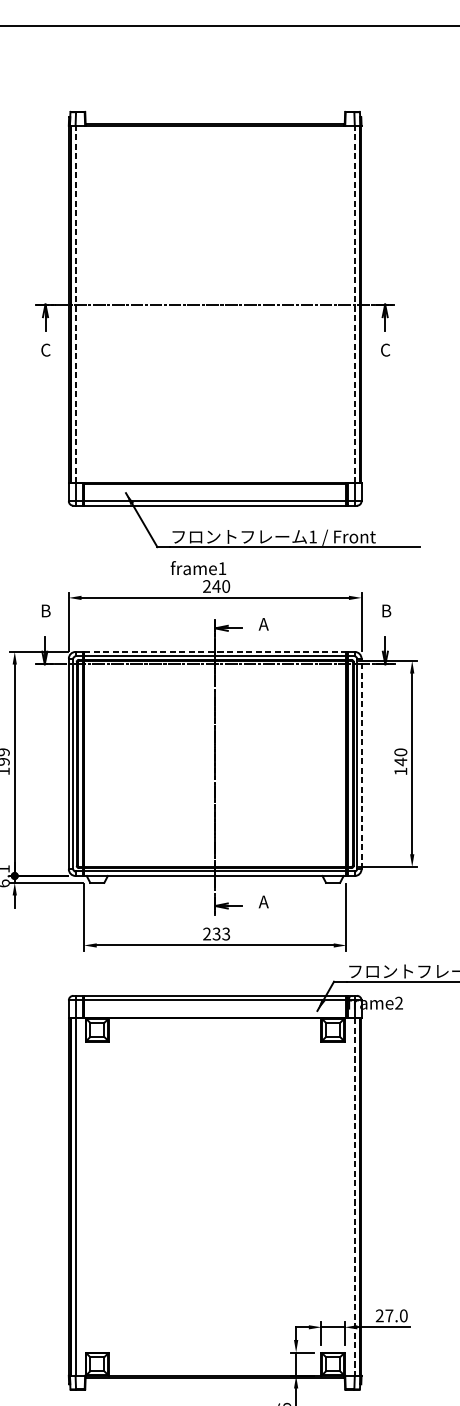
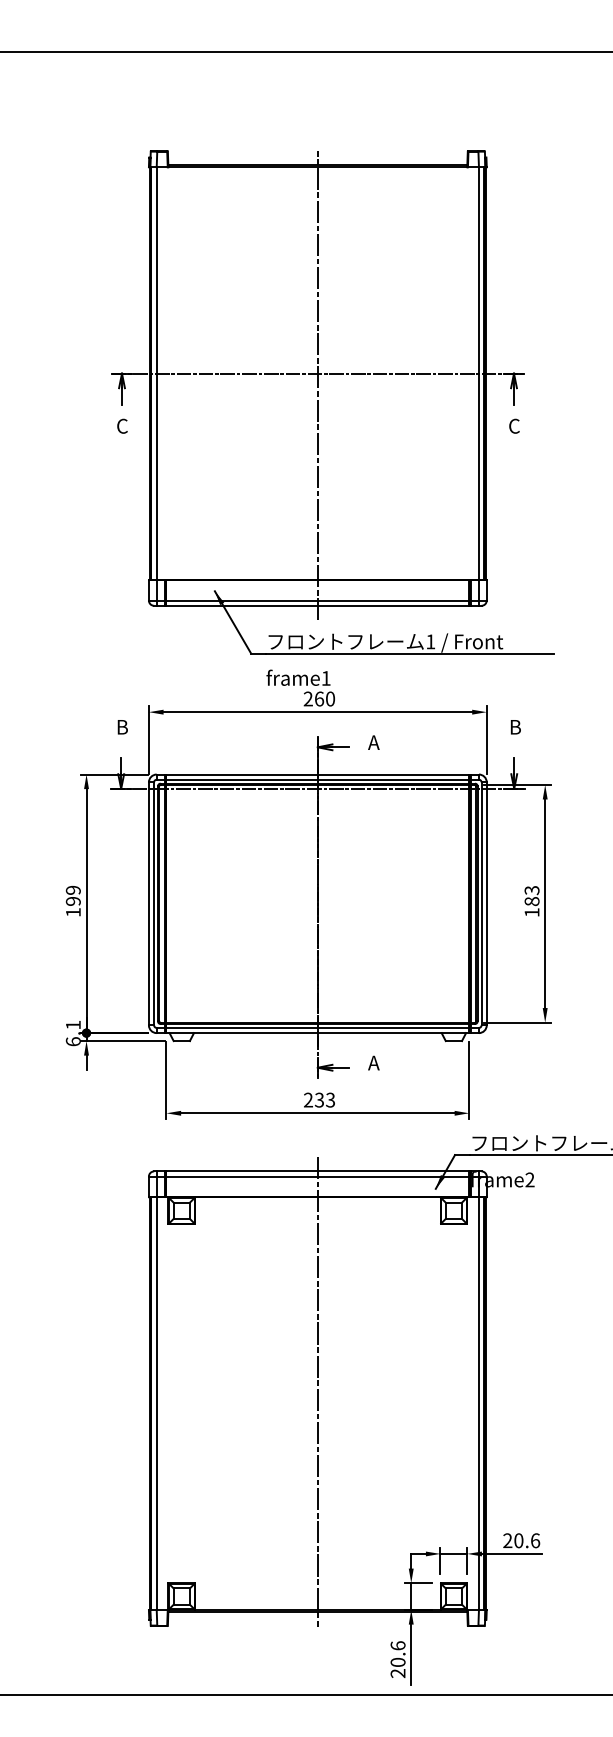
line: (76, 304) -> (157, 373), dashed -> solid
line: (354, 304) -> (478, 373), dashed -> solid
line: (214, 314) -> (317, 385), added
text: (216, 586) -> (319, 698), 240 -> 260
line: (215, 651) -> (318, 774), dashed -> solid
text: (400, 757) -> (531, 896), 140 -> 183
line: (361, 763) -> (486, 903), dashed -> solid
line: (214, 1186) -> (317, 1391), added
line: (354, 1197) -> (478, 1404), dashed -> solid
text: (396, 1315) -> (527, 1540), 27.0 -> 20.6

